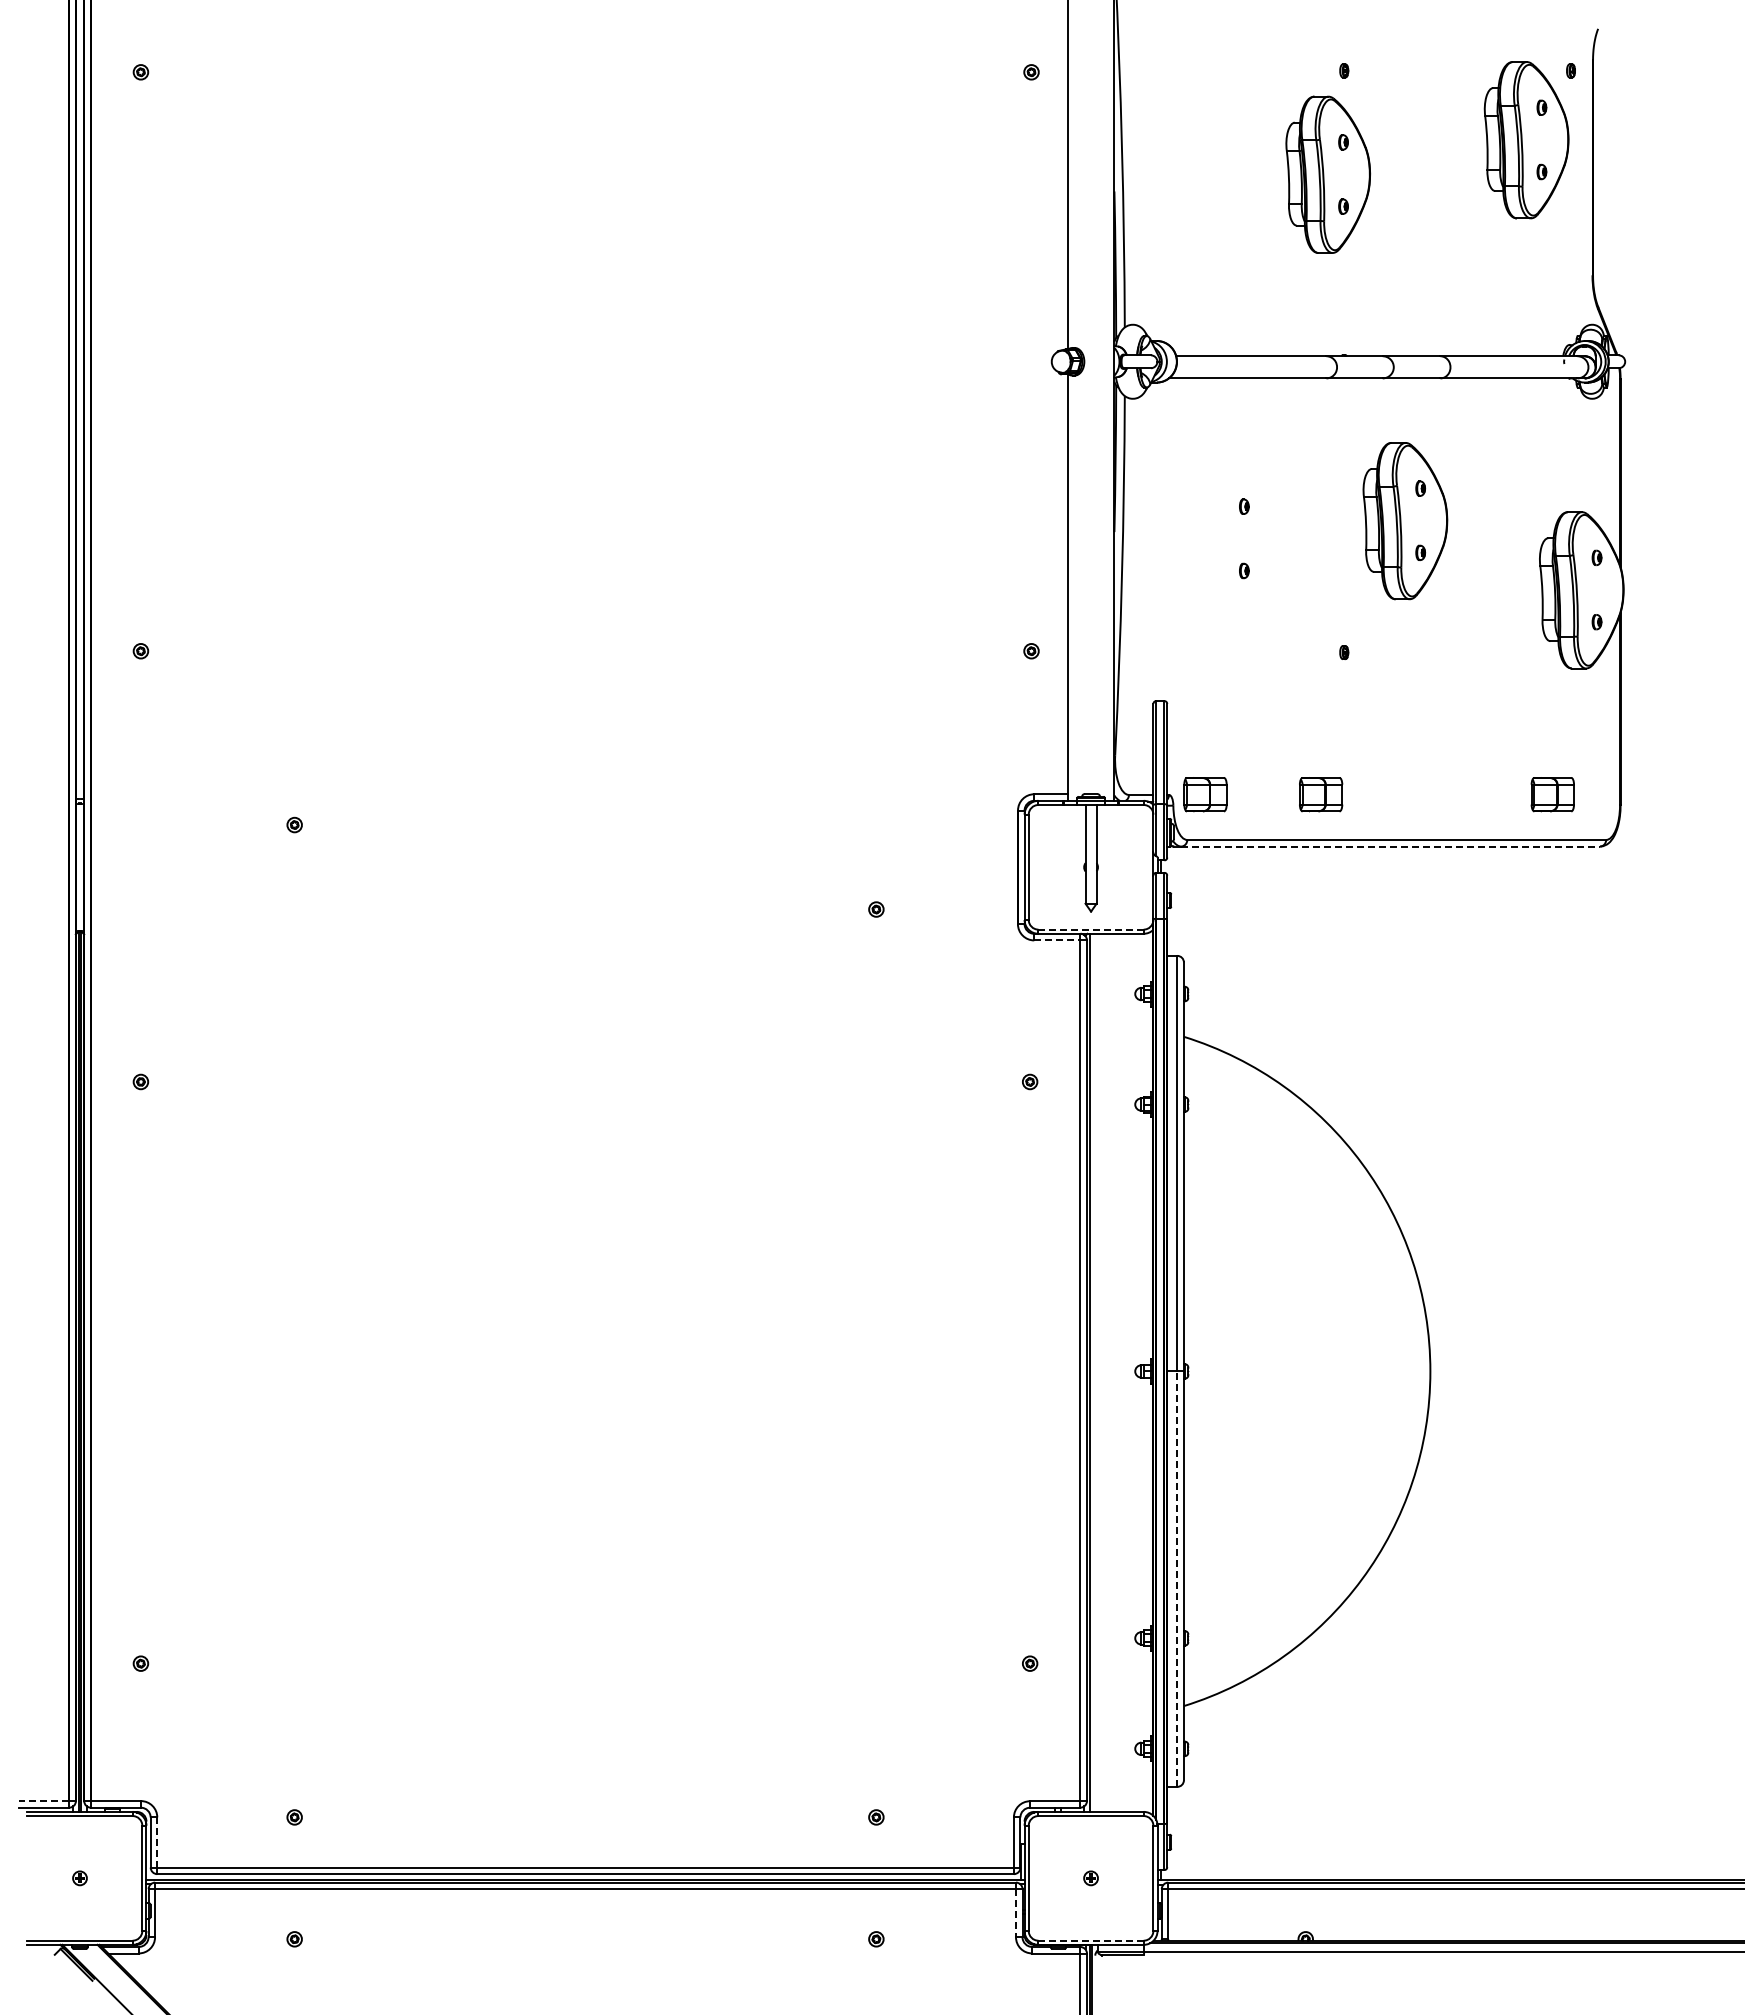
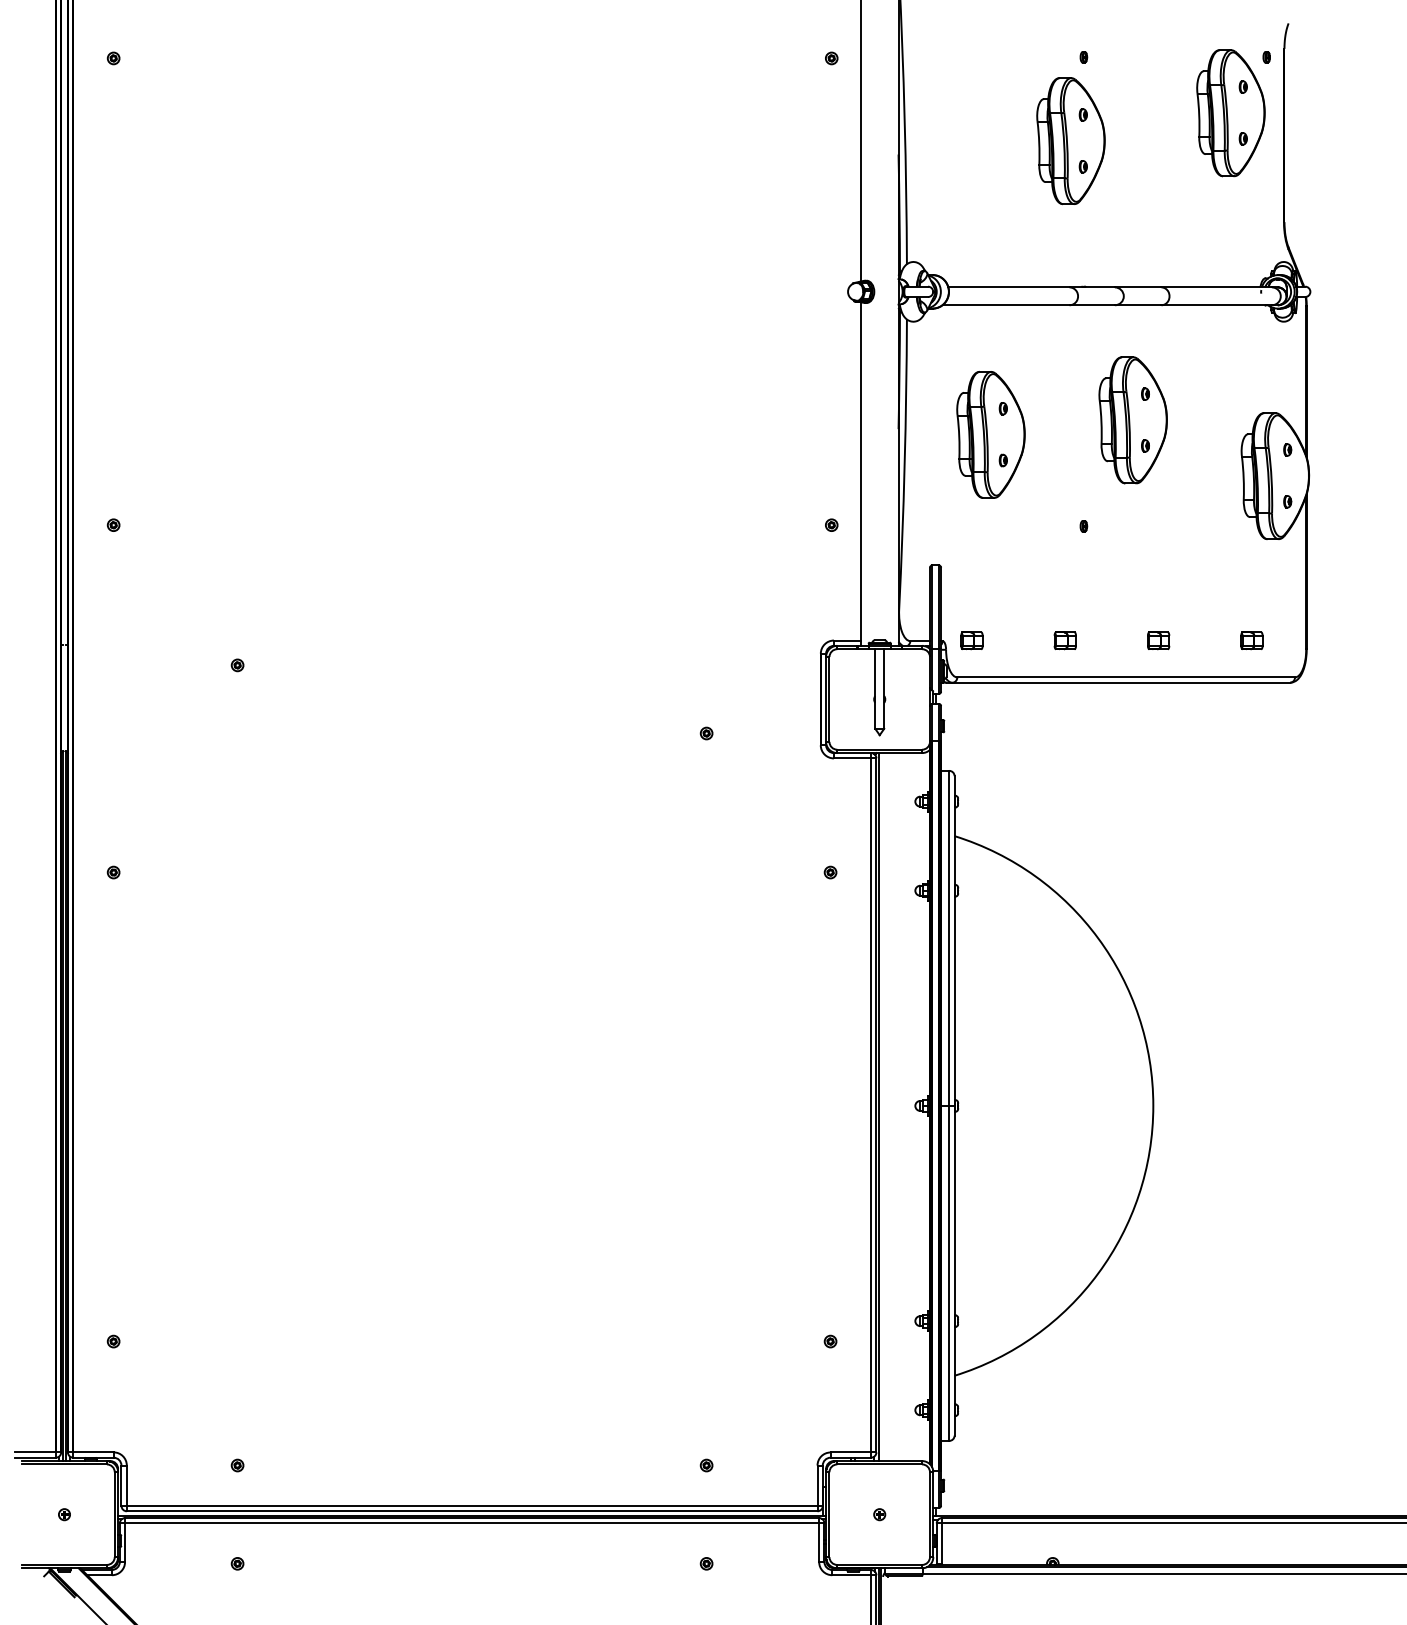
part: (1228, 539) -> (990, 435), added
part: (1205, 794) -> (971, 640), size x0.62
part: (1321, 794) -> (1065, 640), size x0.62
part: (1436, 794) -> (1158, 640), added
part: (1552, 794) -> (1251, 640), size x0.62
line: (1391, 846) -> (1121, 682), dashed -> solid
line: (1091, 929) -> (880, 749), dashed -> solid
line: (1057, 940) -> (852, 758), dashed -> solid
line: (1177, 1579) -> (949, 1273), dashed -> solid
line: (43, 1801) -> (35, 1452), dashed -> solid
line: (157, 1842) -> (126, 1485), dashed -> solid
line: (1016, 1913) -> (819, 1543), dashed -> solid
line: (1091, 1940) -> (880, 1564), dashed -> solid

